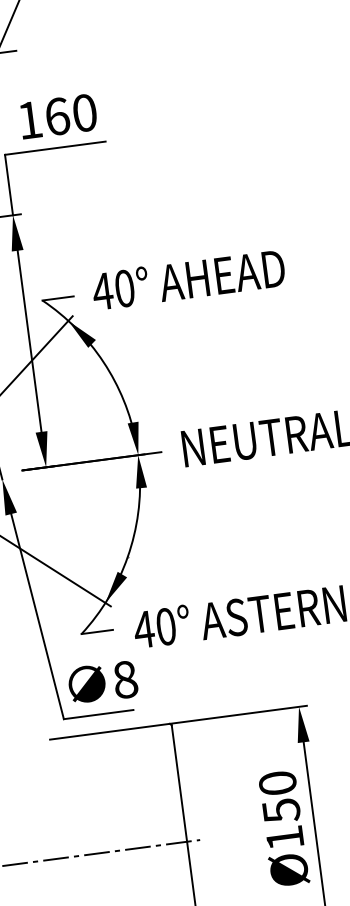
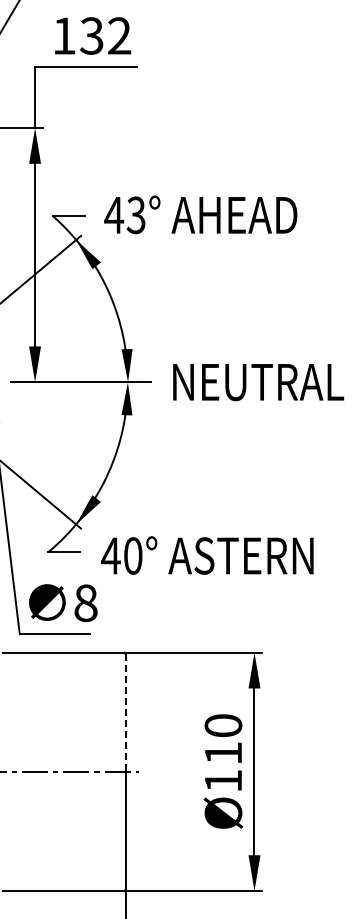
text: (70, 114) -> (105, 35), 160 -> 132
text: (123, 288) -> (135, 215), 40° -> 43°
line: (179, 783) -> (125, 713), solid -> dashed
text: (281, 810) -> (223, 753), Ø150 -> Ø110

